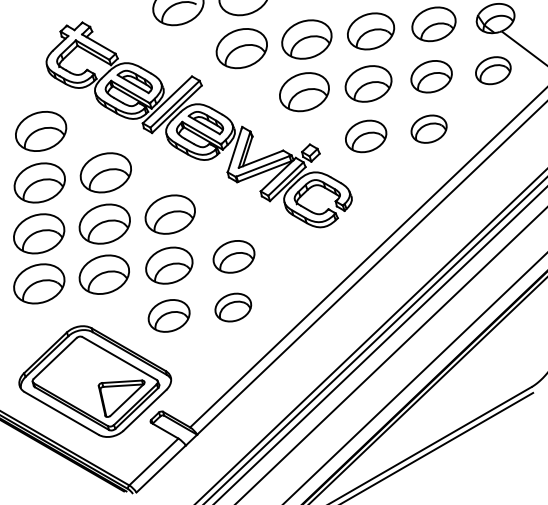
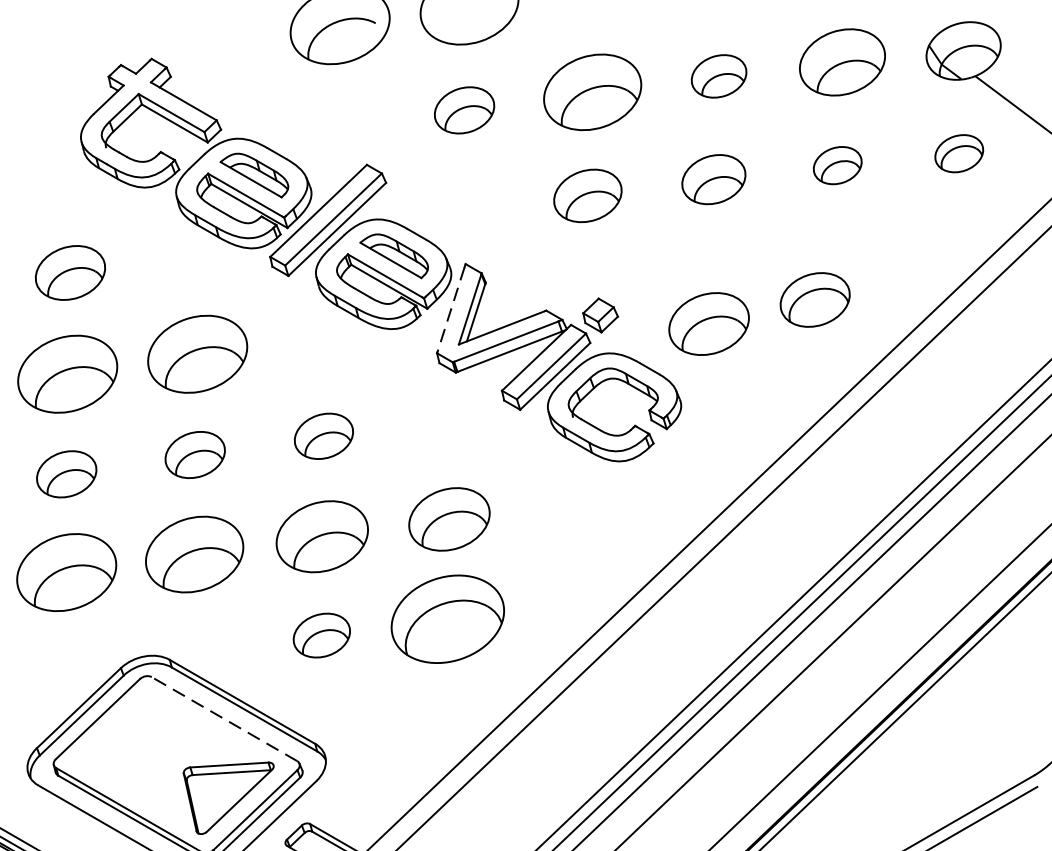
part: (371, 31) -> (719, 76), size x0.6
part: (241, 48) -> (464, 109), size x0.6
part: (493, 70) -> (959, 153), size x0.7
part: (431, 76) -> (837, 164), size x0.6
part: (368, 83) -> (713, 178), size x0.7
part: (304, 92) -> (587, 196), size x0.7
part: (428, 128) -> (814, 298), moved
part: (41, 131) -> (71, 273), size x0.7
part: (366, 136) -> (709, 324), moved
line: (234, 150) -> (450, 310), solid -> dashed
part: (169, 214) -> (322, 436), size x0.6
part: (104, 223) -> (194, 453), size x0.6
part: (39, 233) -> (67, 473), size x0.6
part: (233, 307) -> (448, 618), size x1.6
part: (168, 315) -> (320, 634), size x0.7
line: (119, 358) -> (224, 719), solid -> dashed

